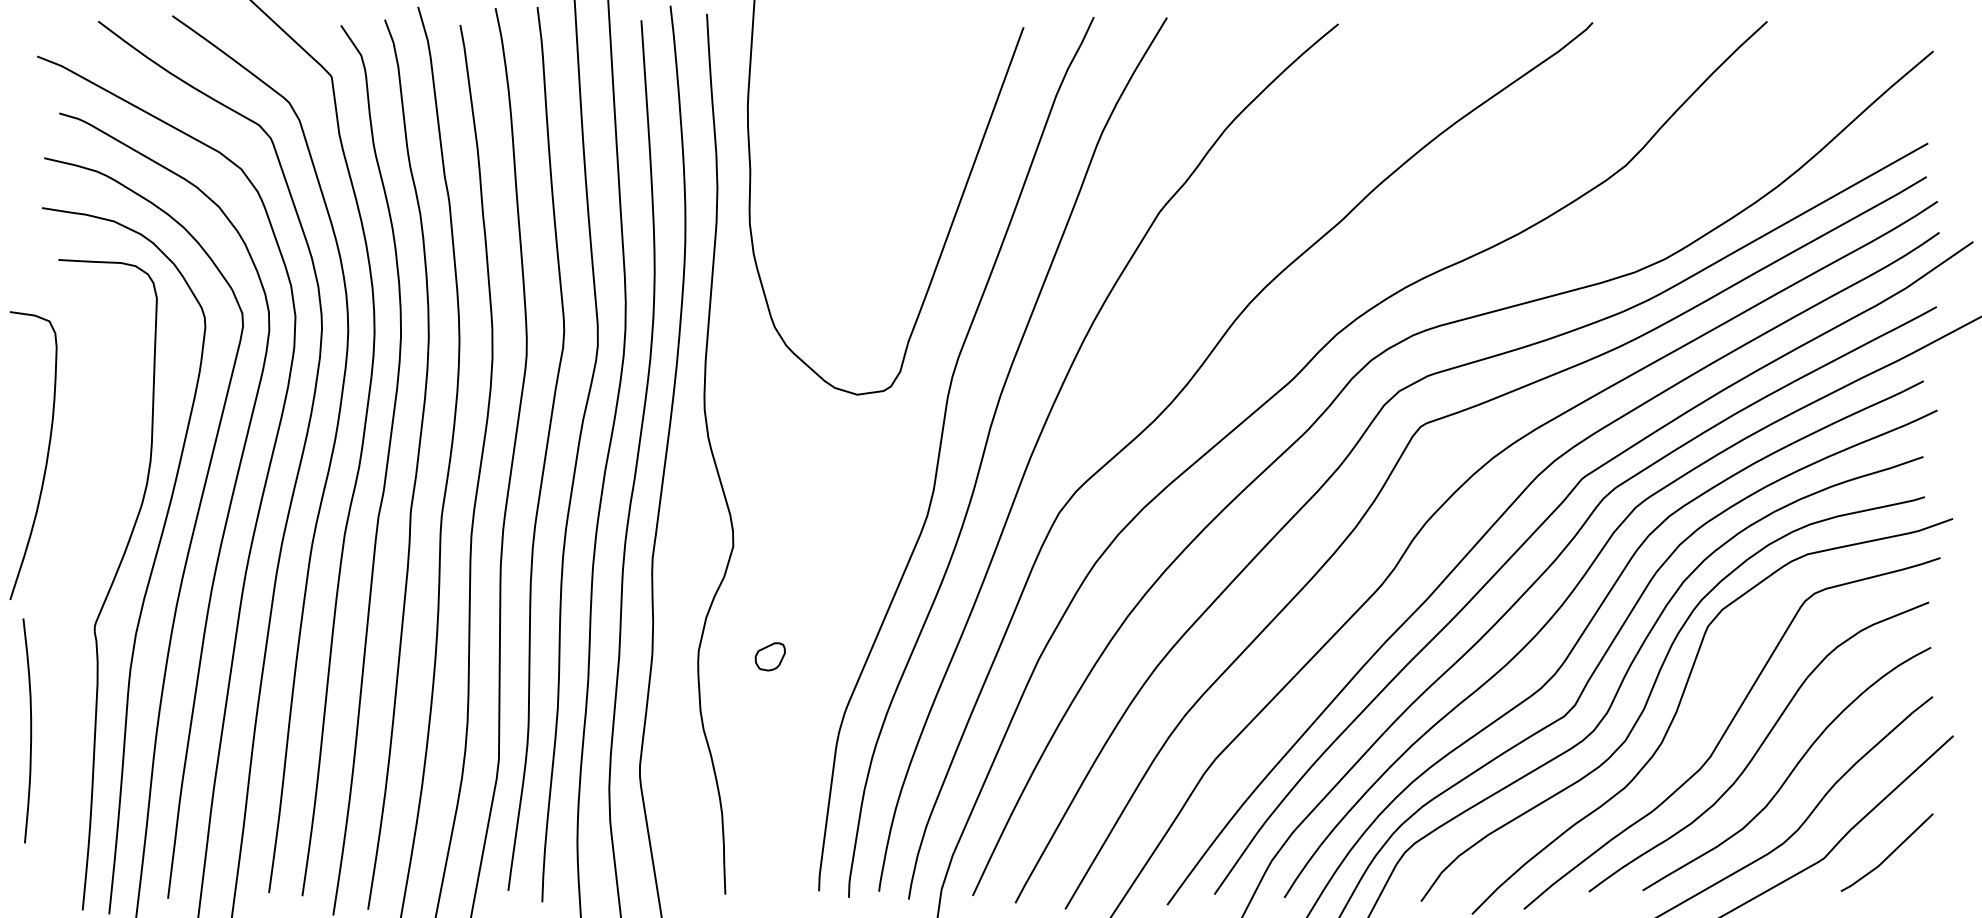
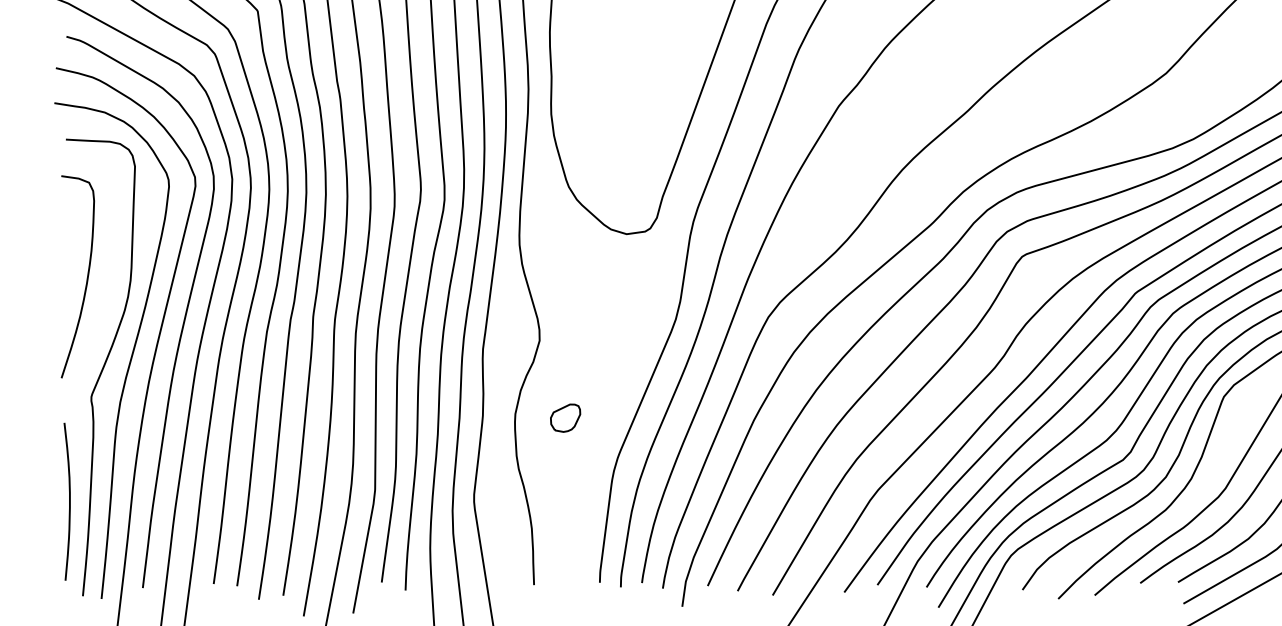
curve: (46, 456) -> (87, 277), moved
part: (770, 656) -> (565, 417), size x1.43
curve: (30, 730) -> (69, 501), moved

